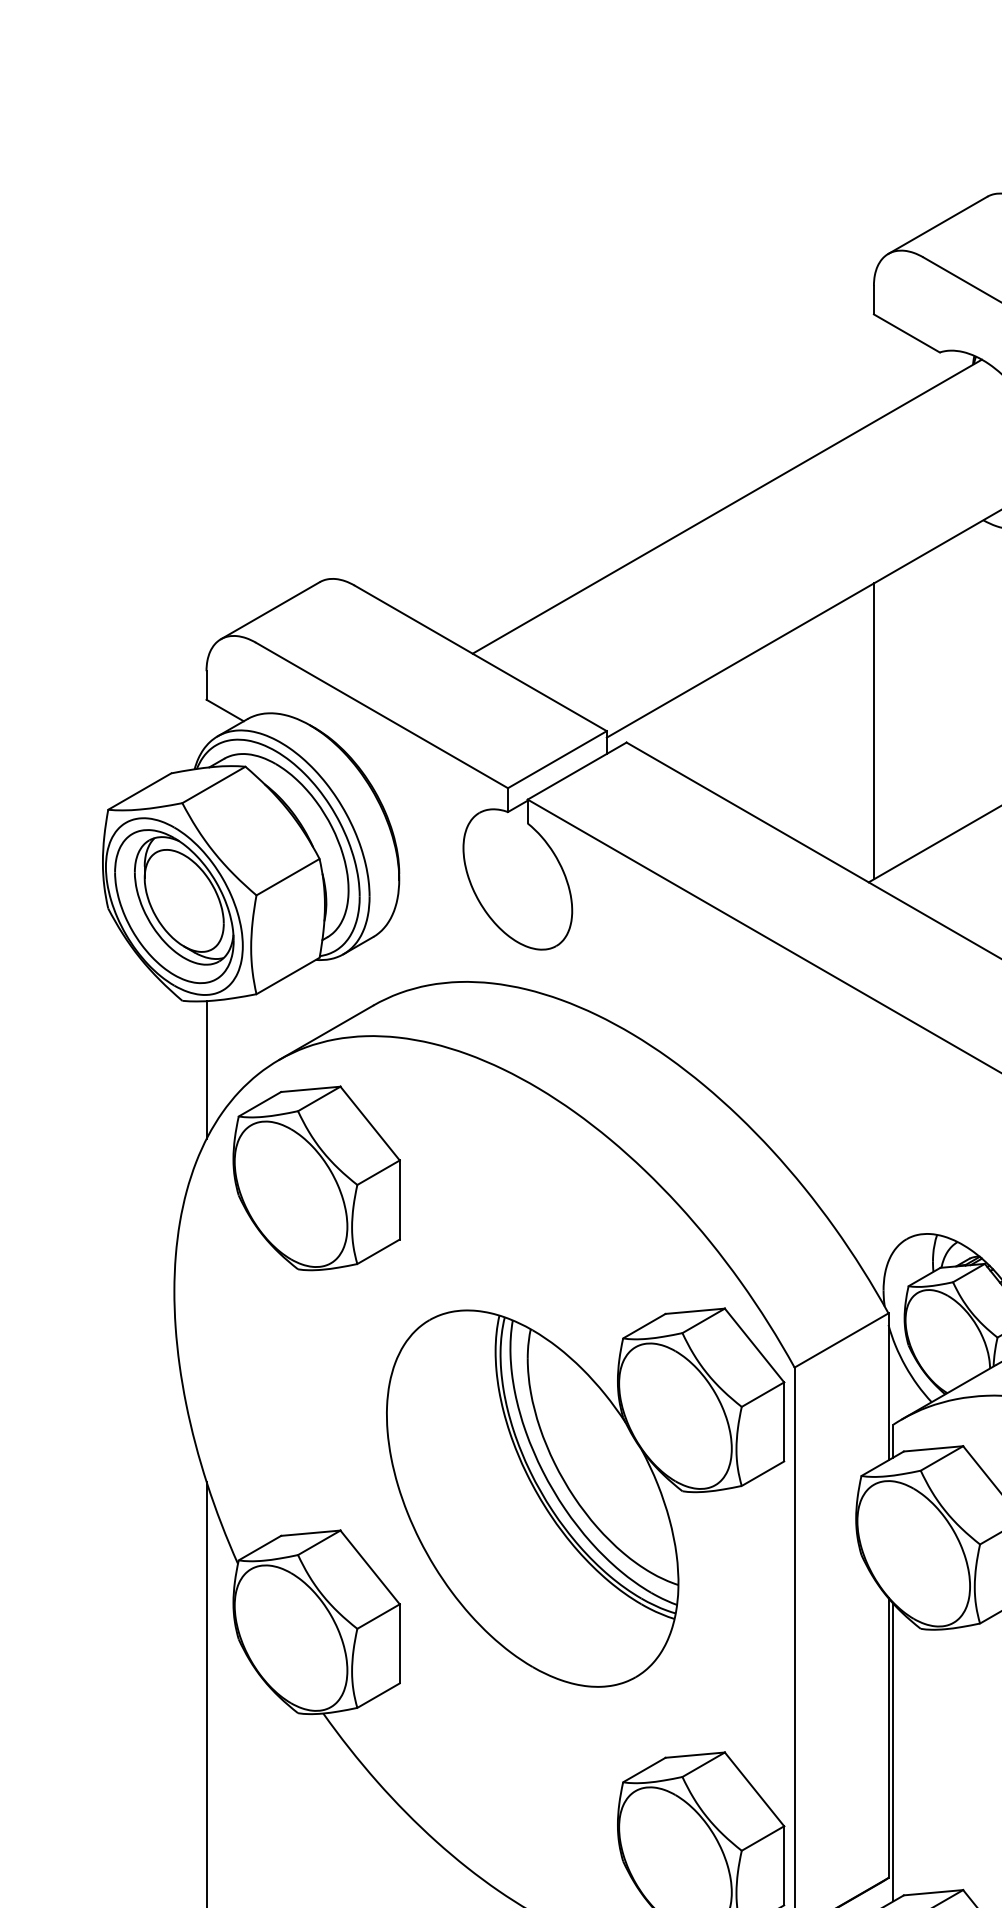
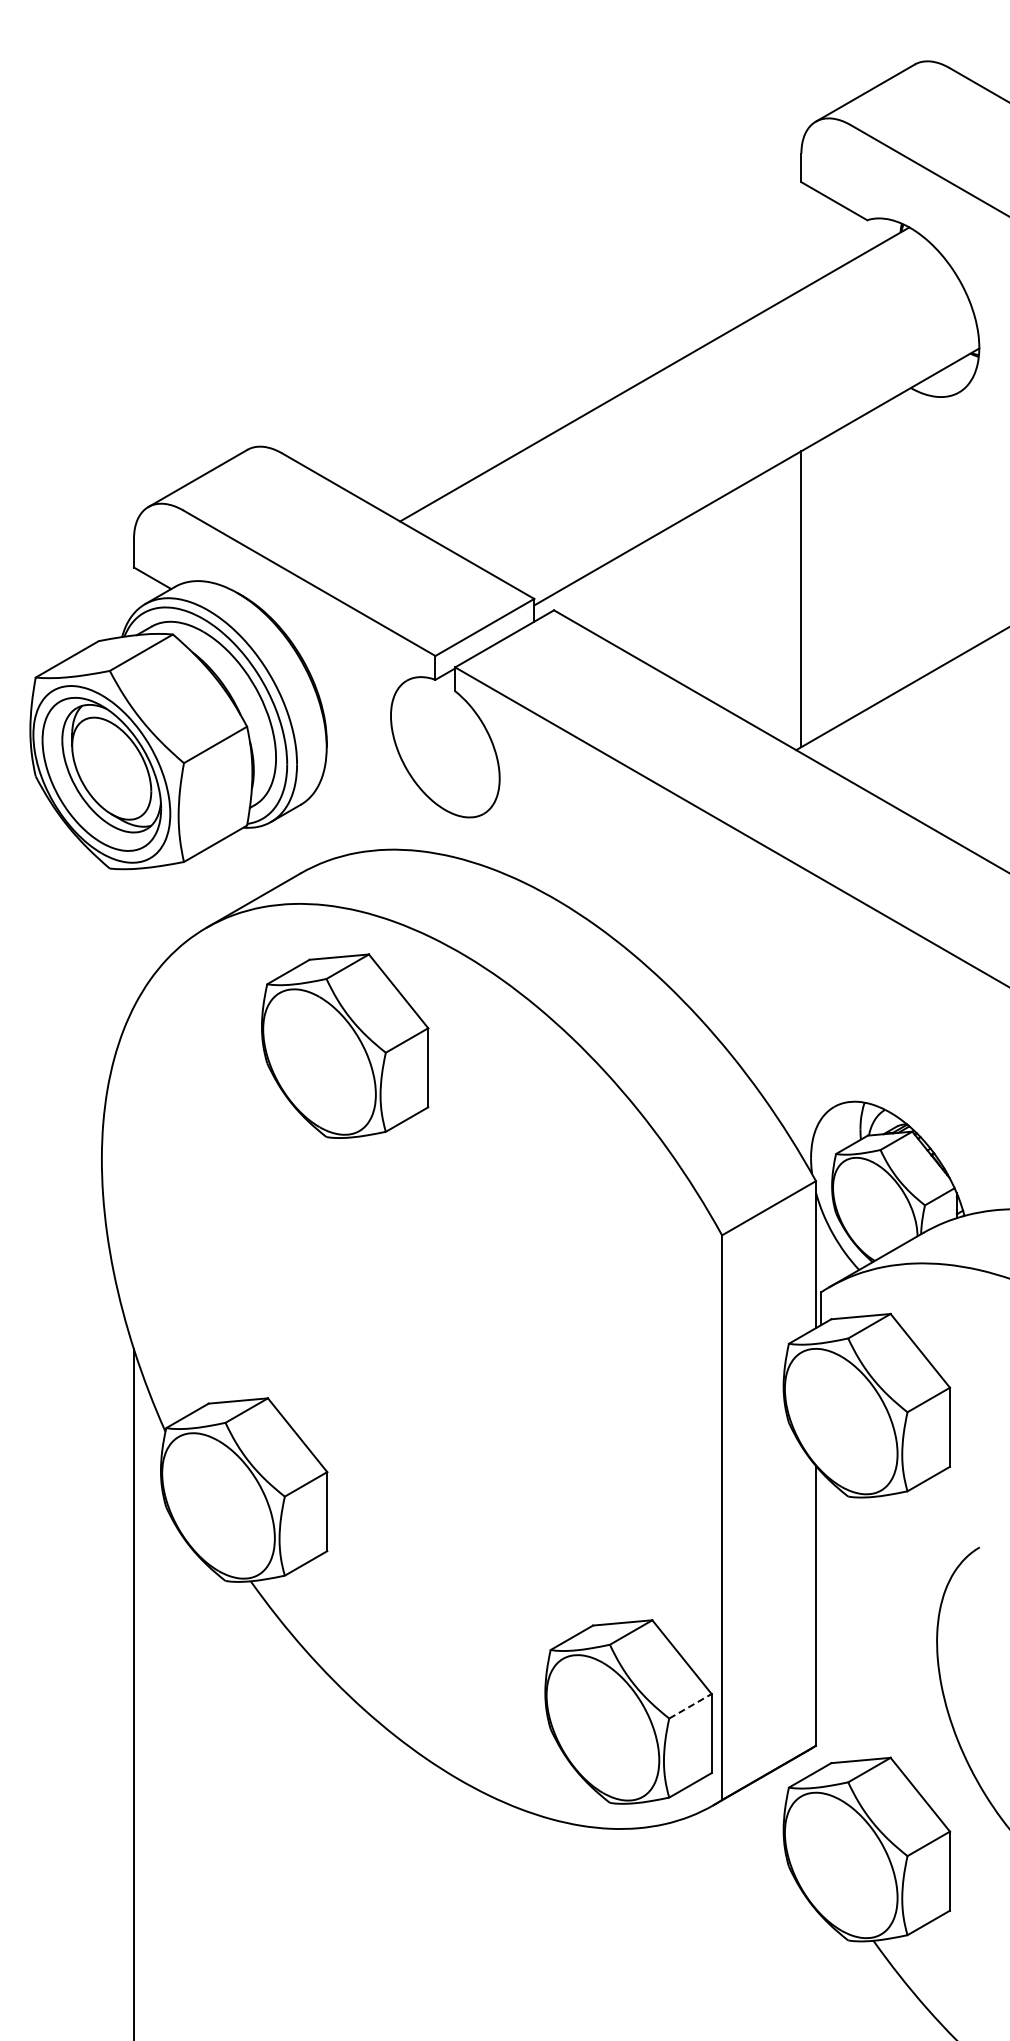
line: (206, 1069) -> (133, 937), removed
part: (317, 1177) -> (345, 1045), moved
part: (585, 1497) -> (512, 1365), removed
line: (893, 1752) -> (820, 1620), removed
line: (763, 1838) -> (690, 1706), solid -> dashed

